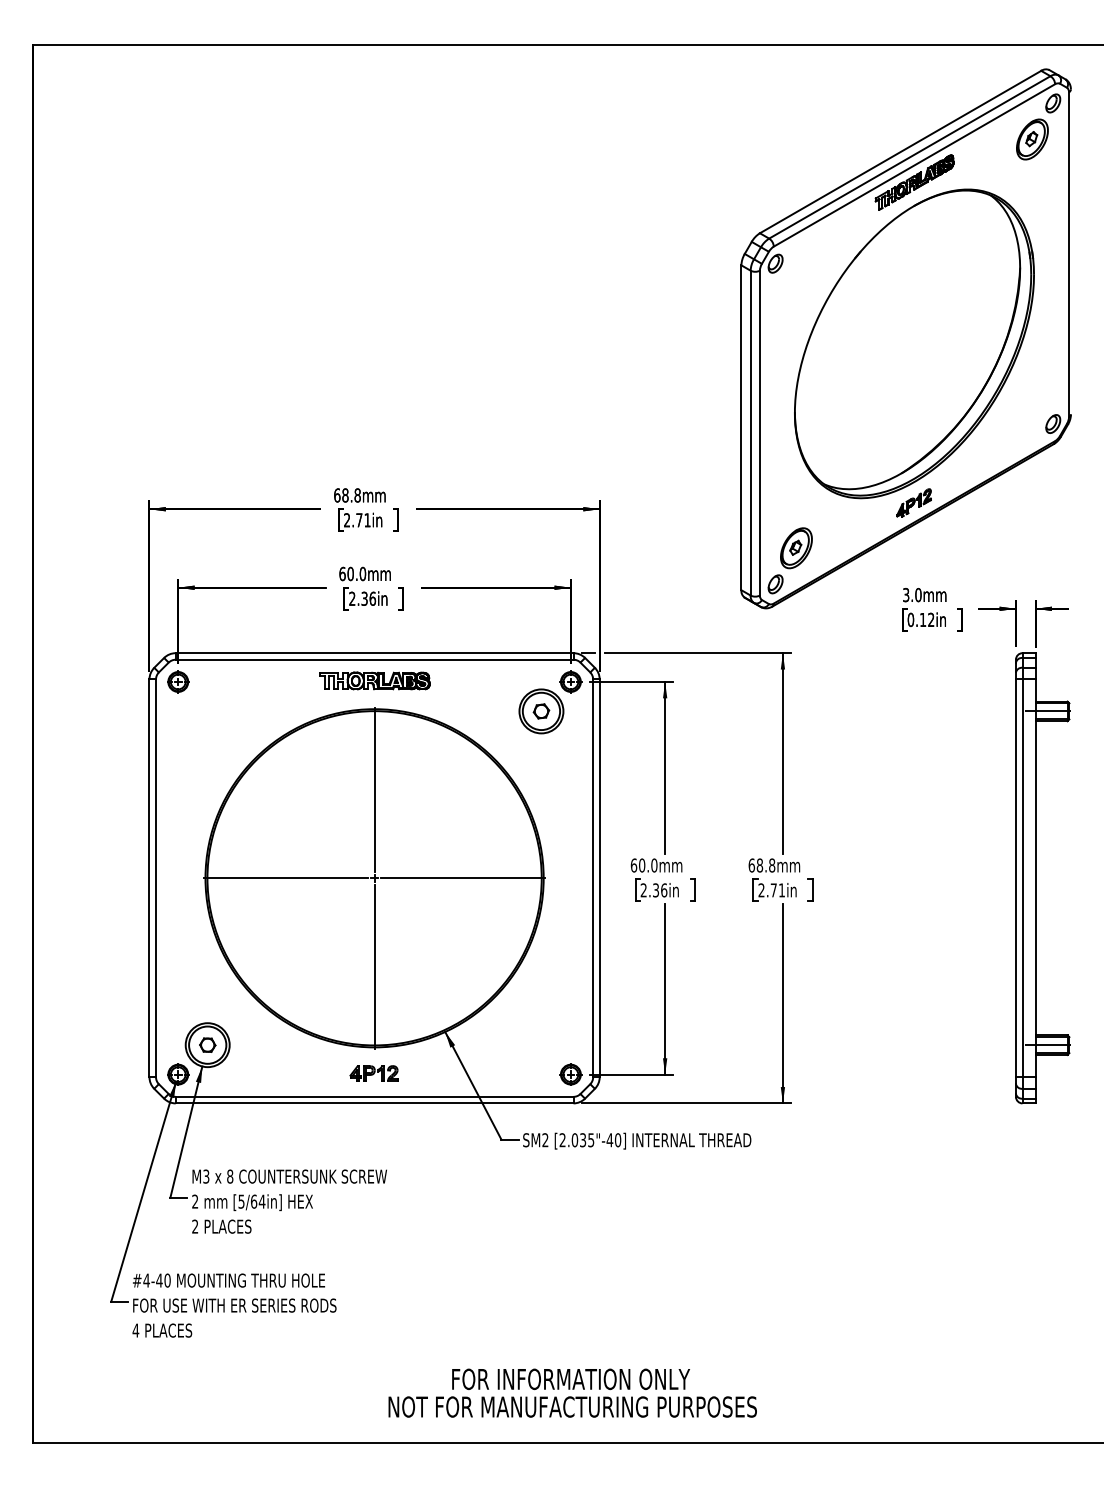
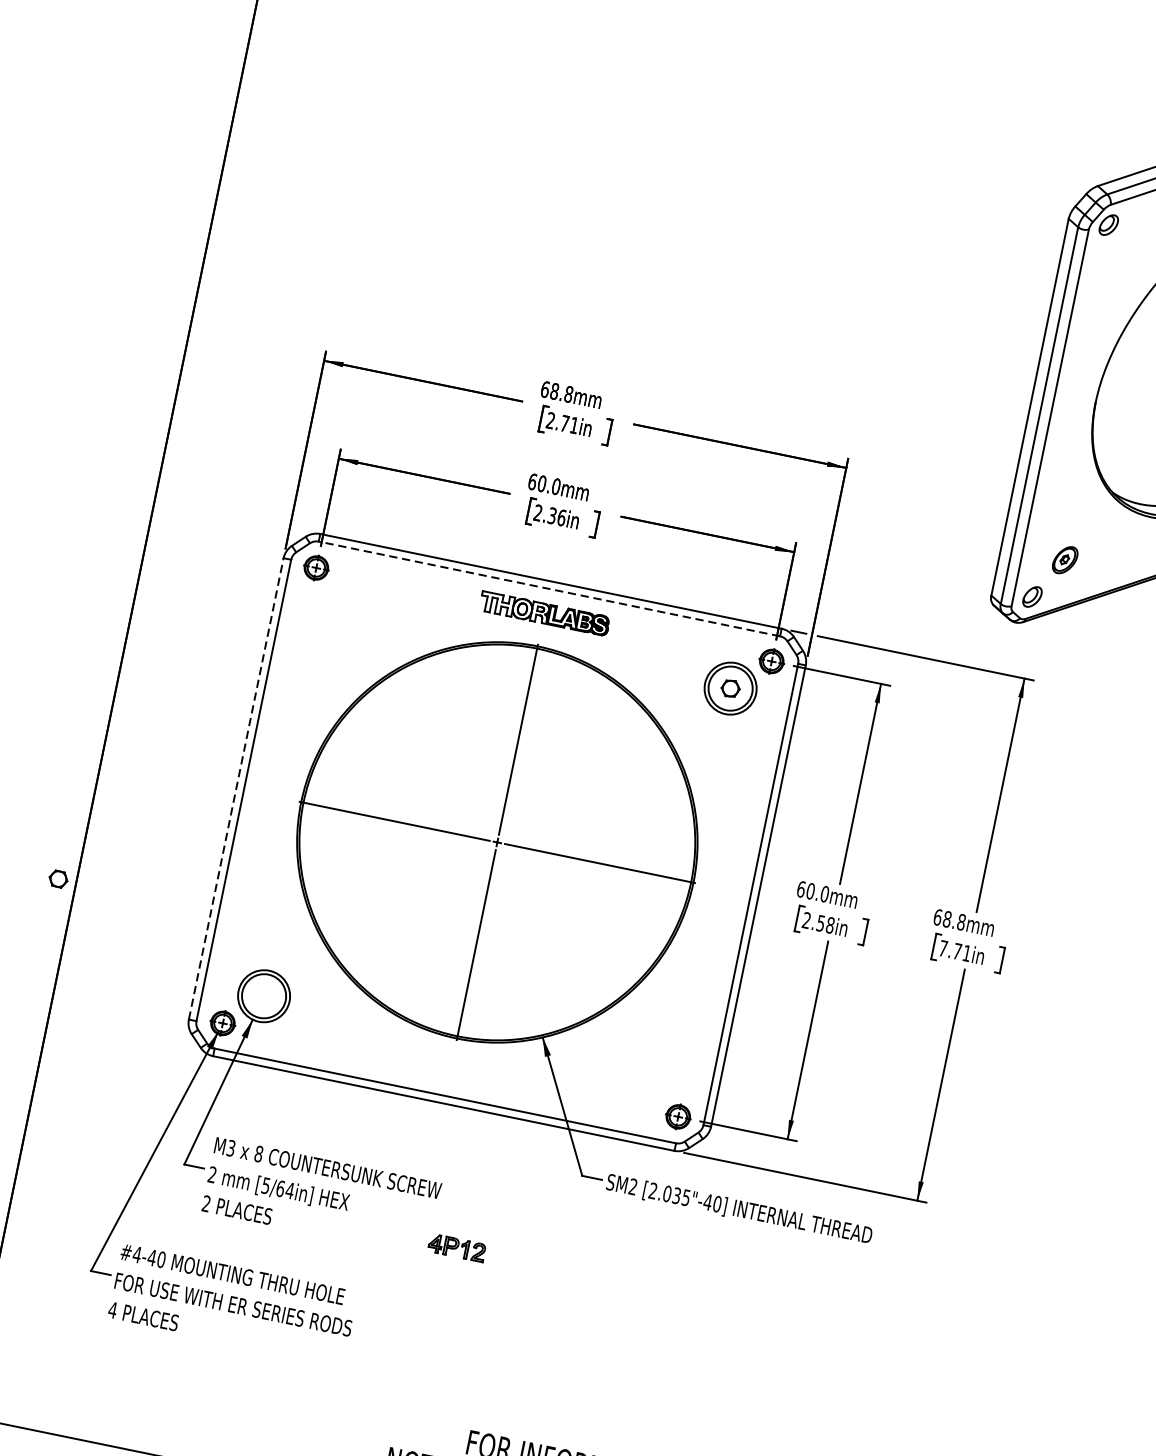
part: (796, 548) -> (1065, 560), size x0.6
line: (374, 659) -> (549, 588), solid -> dashed
line: (149, 878) -> (236, 789), solid -> dashed
text: (660, 890) -> (826, 924), 2.36in -> 2.58in
text: (761, 890) -> (943, 948), 2.71in -> 7.71in
part: (207, 1044) -> (58, 878), moved
part: (373, 1073) -> (456, 1247), moved

